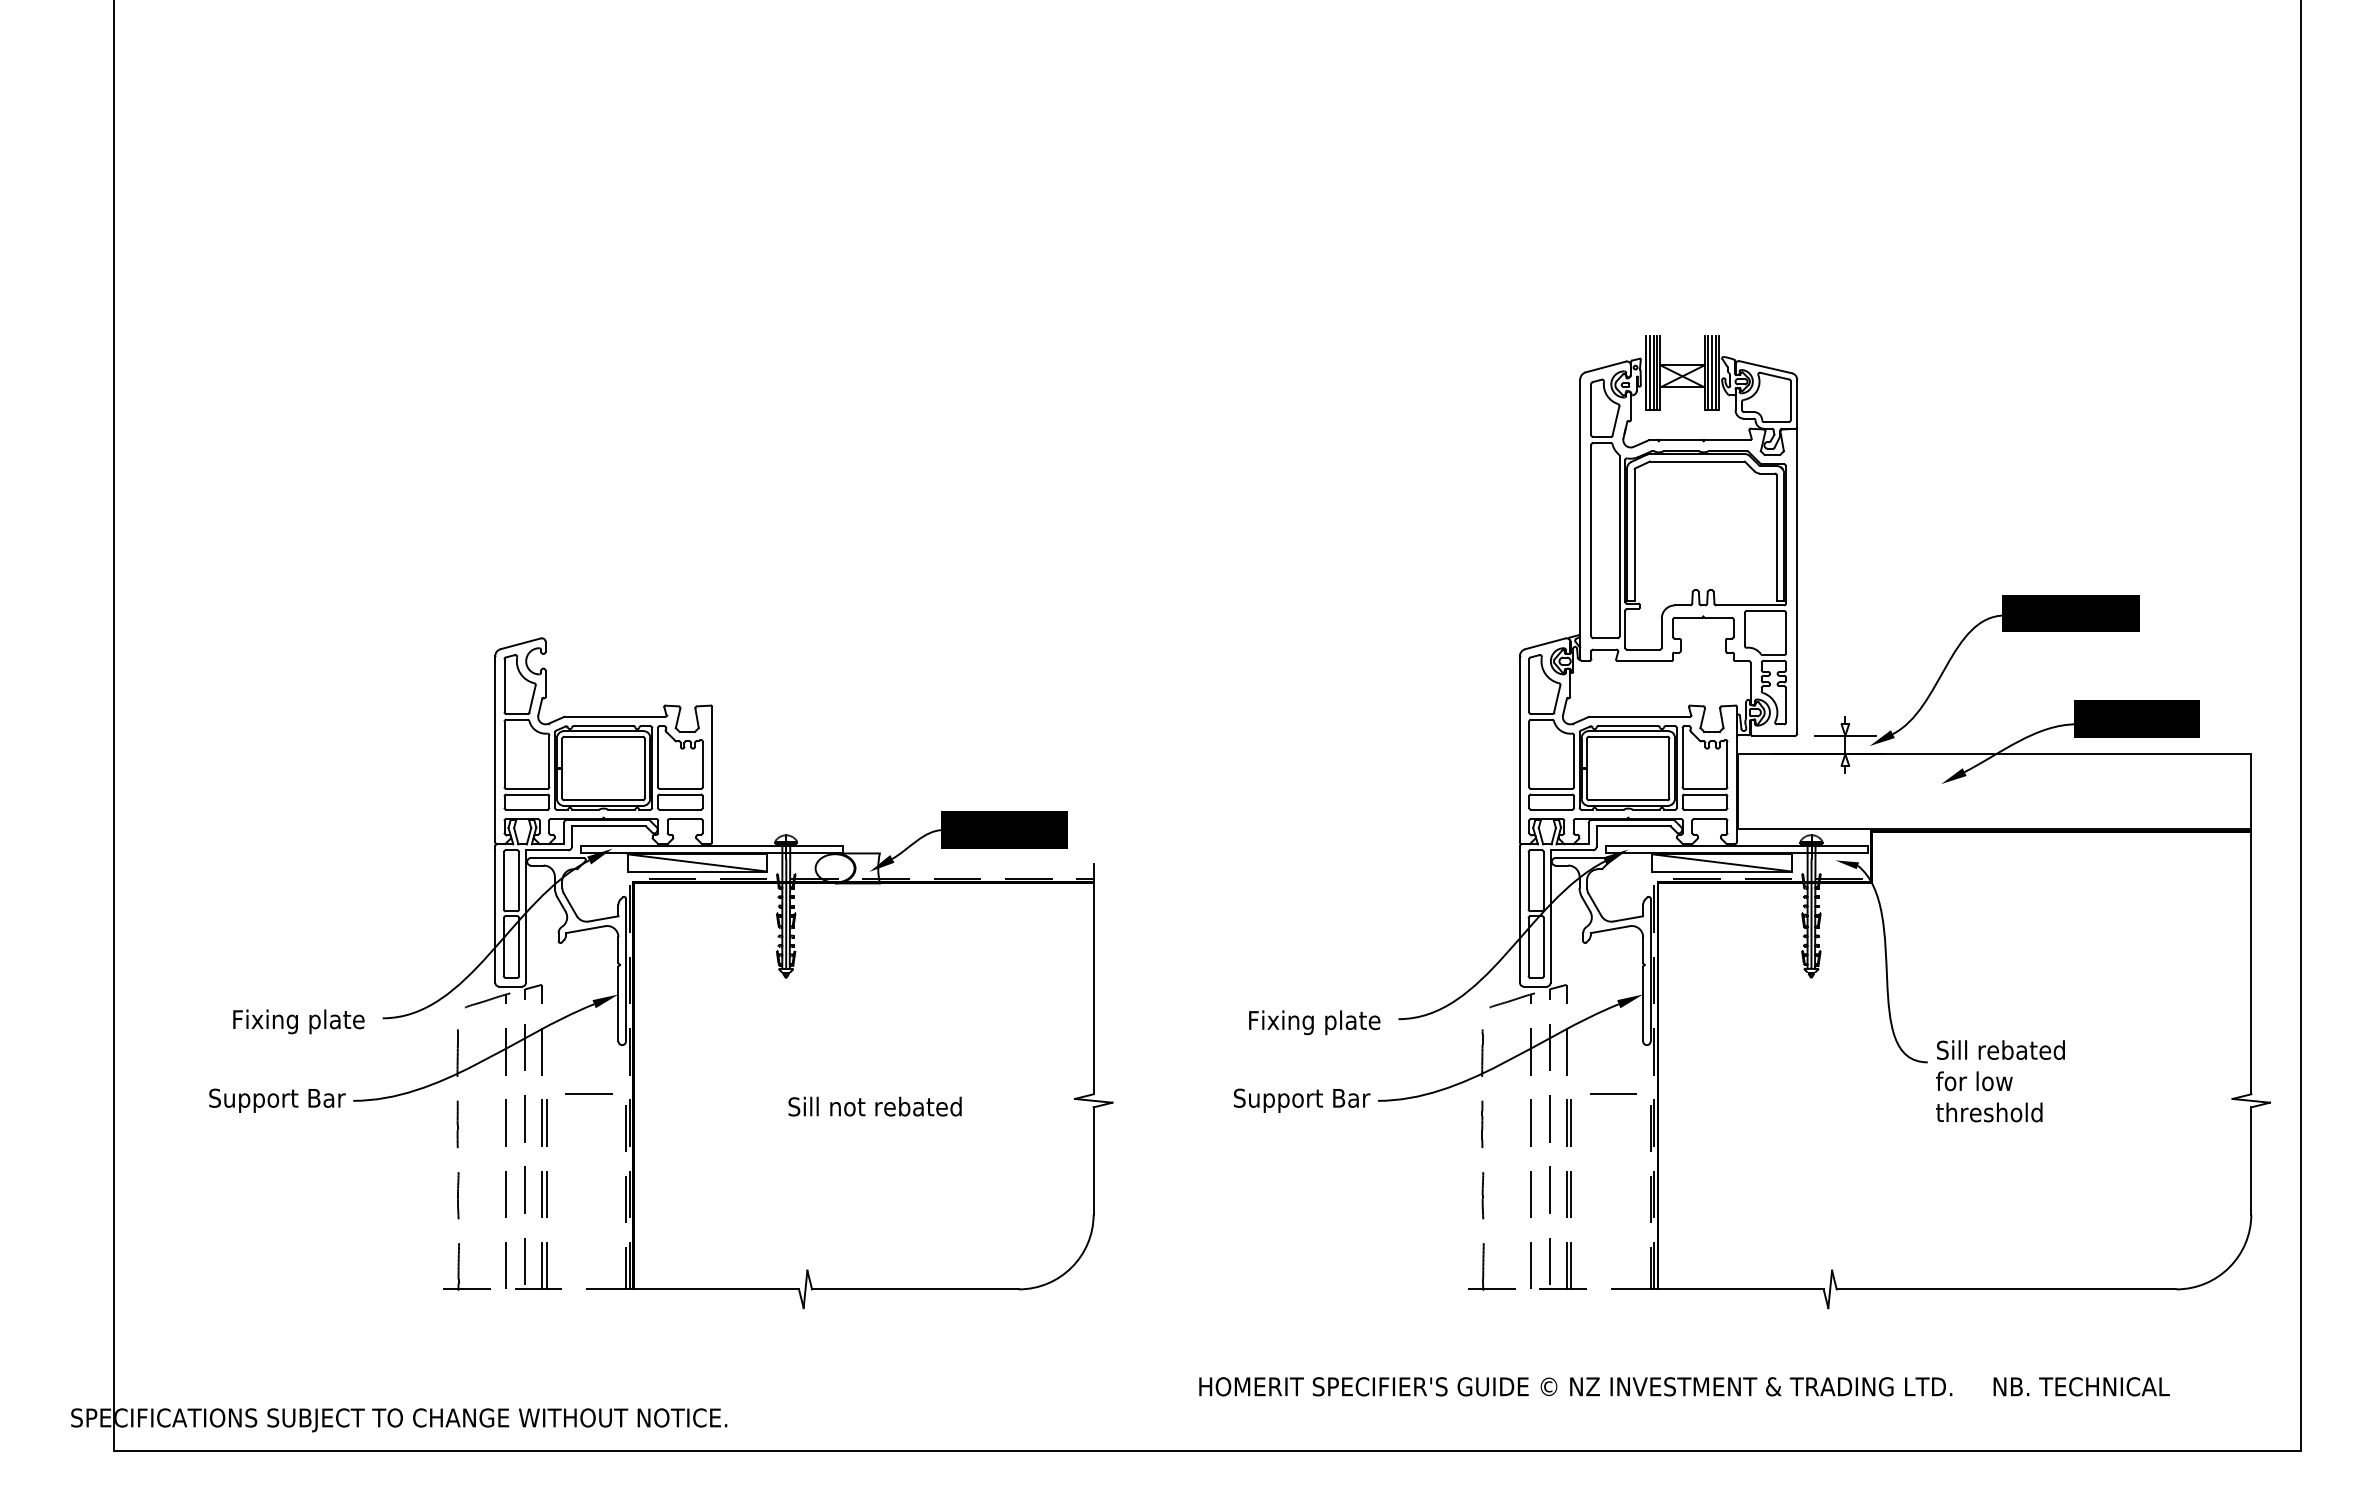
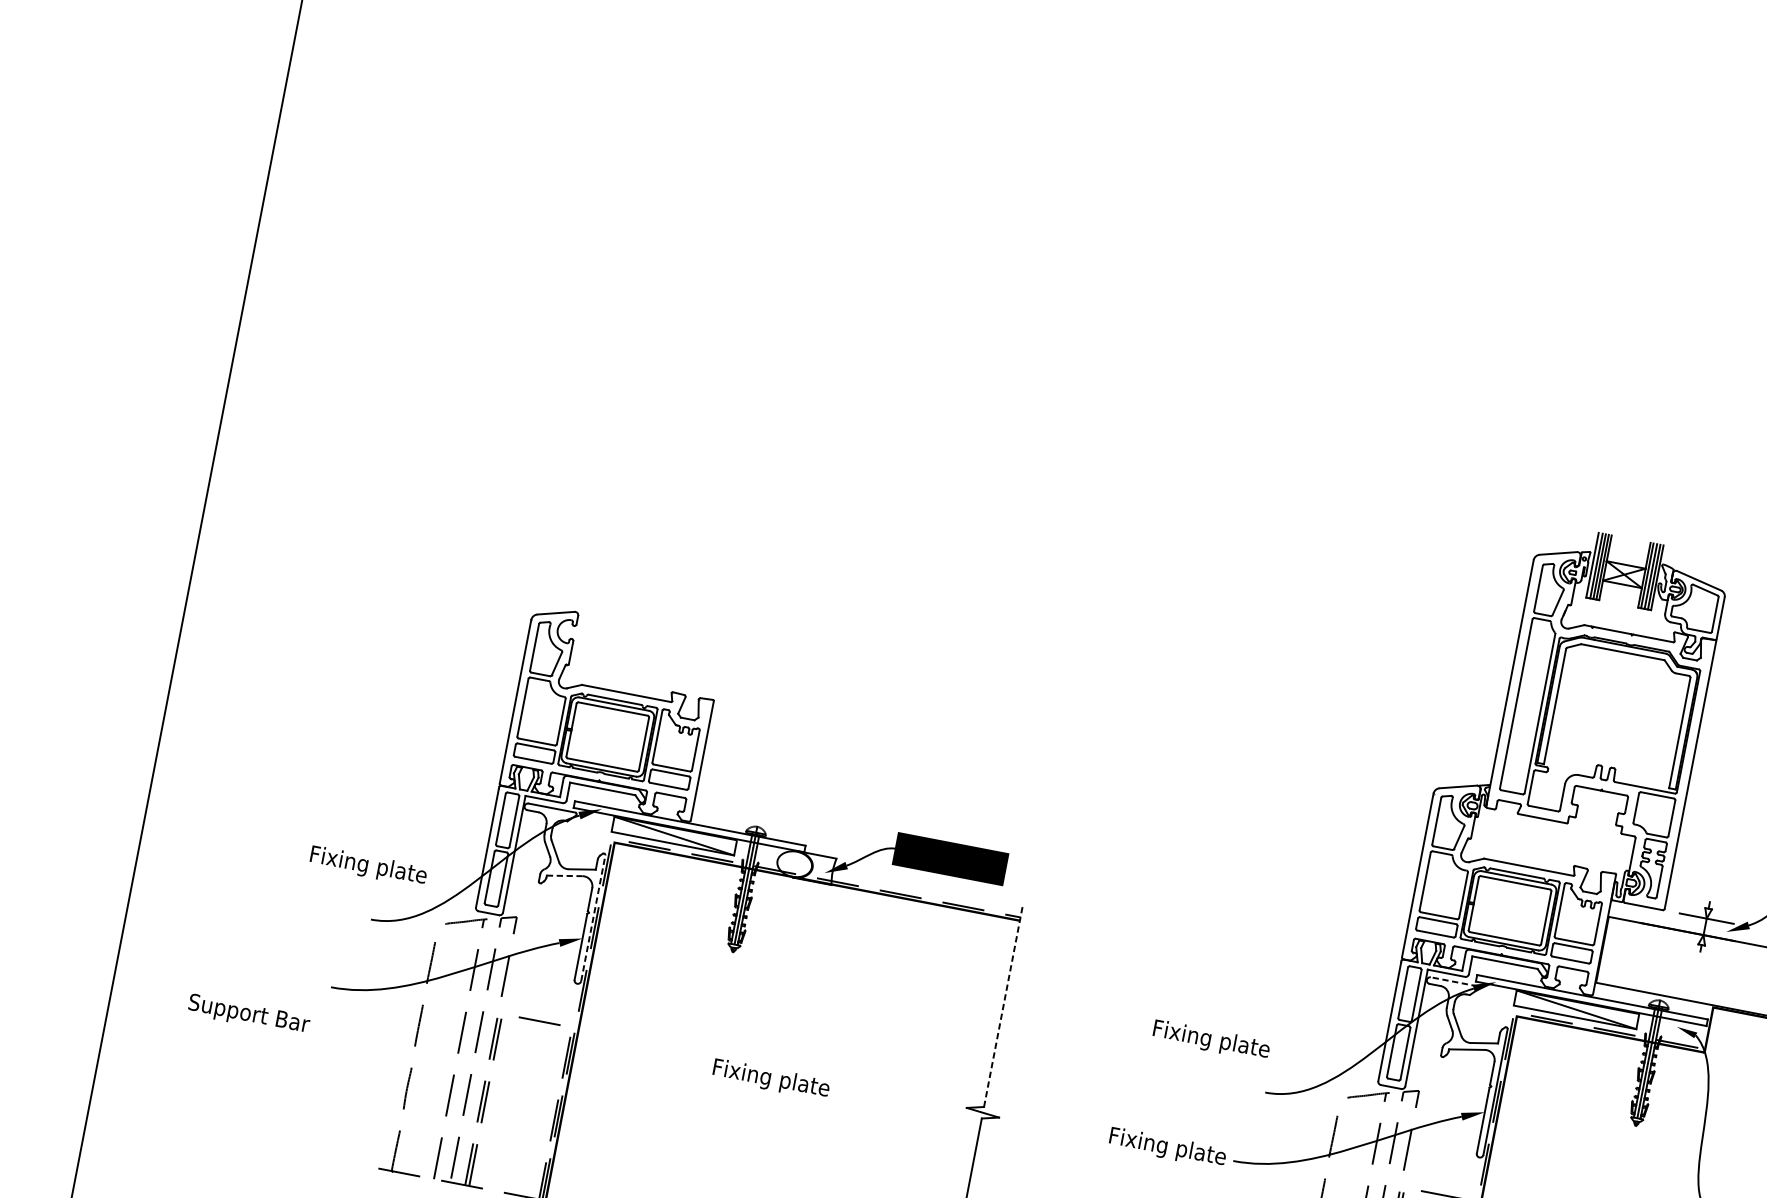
line: (1582, 858) -> (1454, 982), solid -> dashed
line: (585, 929) -> (564, 875), solid -> dashed
line: (625, 969) -> (592, 917), solid -> dashed
line: (1093, 978) -> (1003, 1005), solid -> dashed
text: (298, 1021) -> (368, 866), moved
text: (1314, 1022) -> (1211, 1040), moved
text: (277, 1100) -> (249, 1014), moved
text: (1302, 1100) -> (1166, 1147), Support Bar -> Fixing plate
text: (874, 1108) -> (788, 1082), Sill not rebated -> Fixing plate

